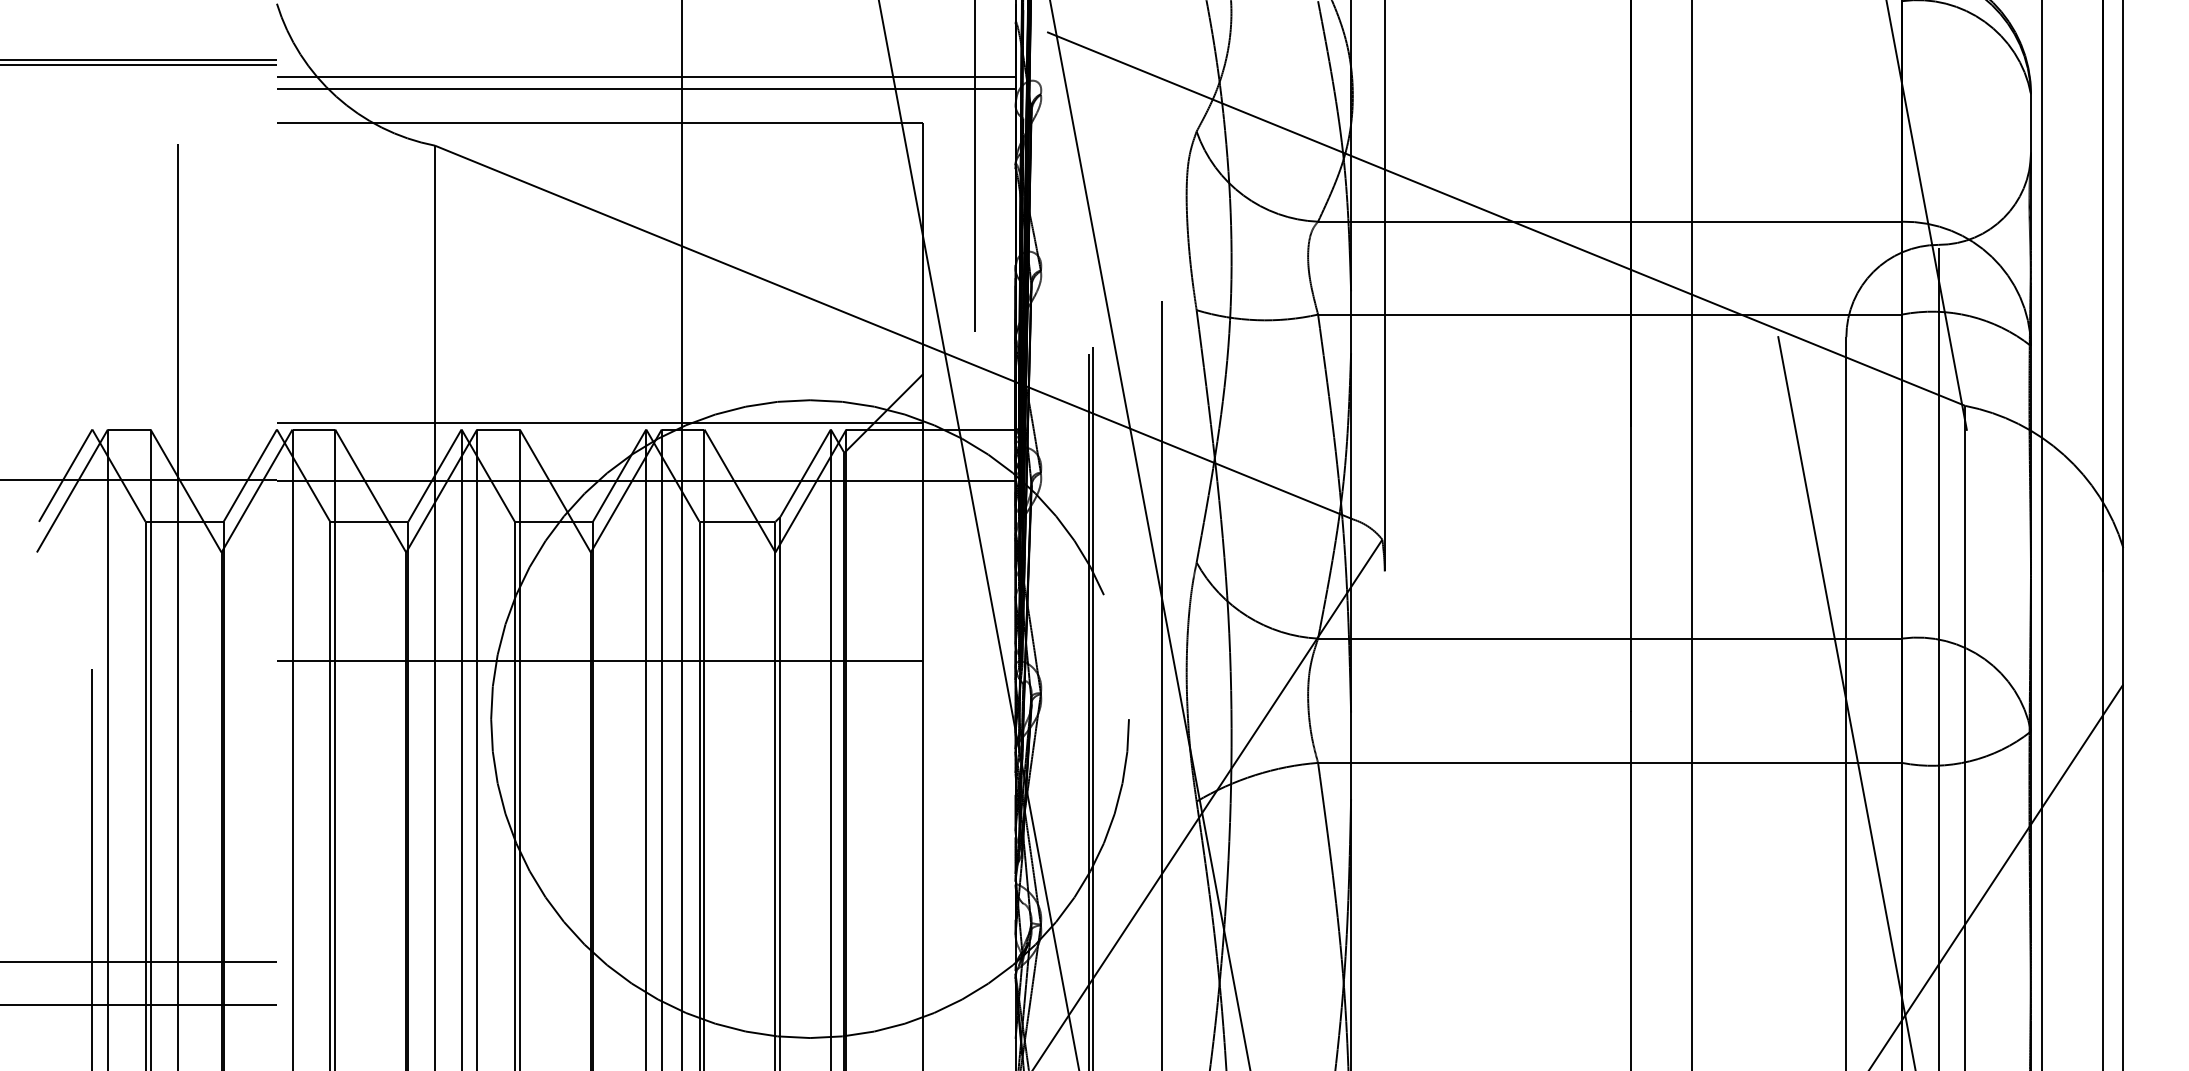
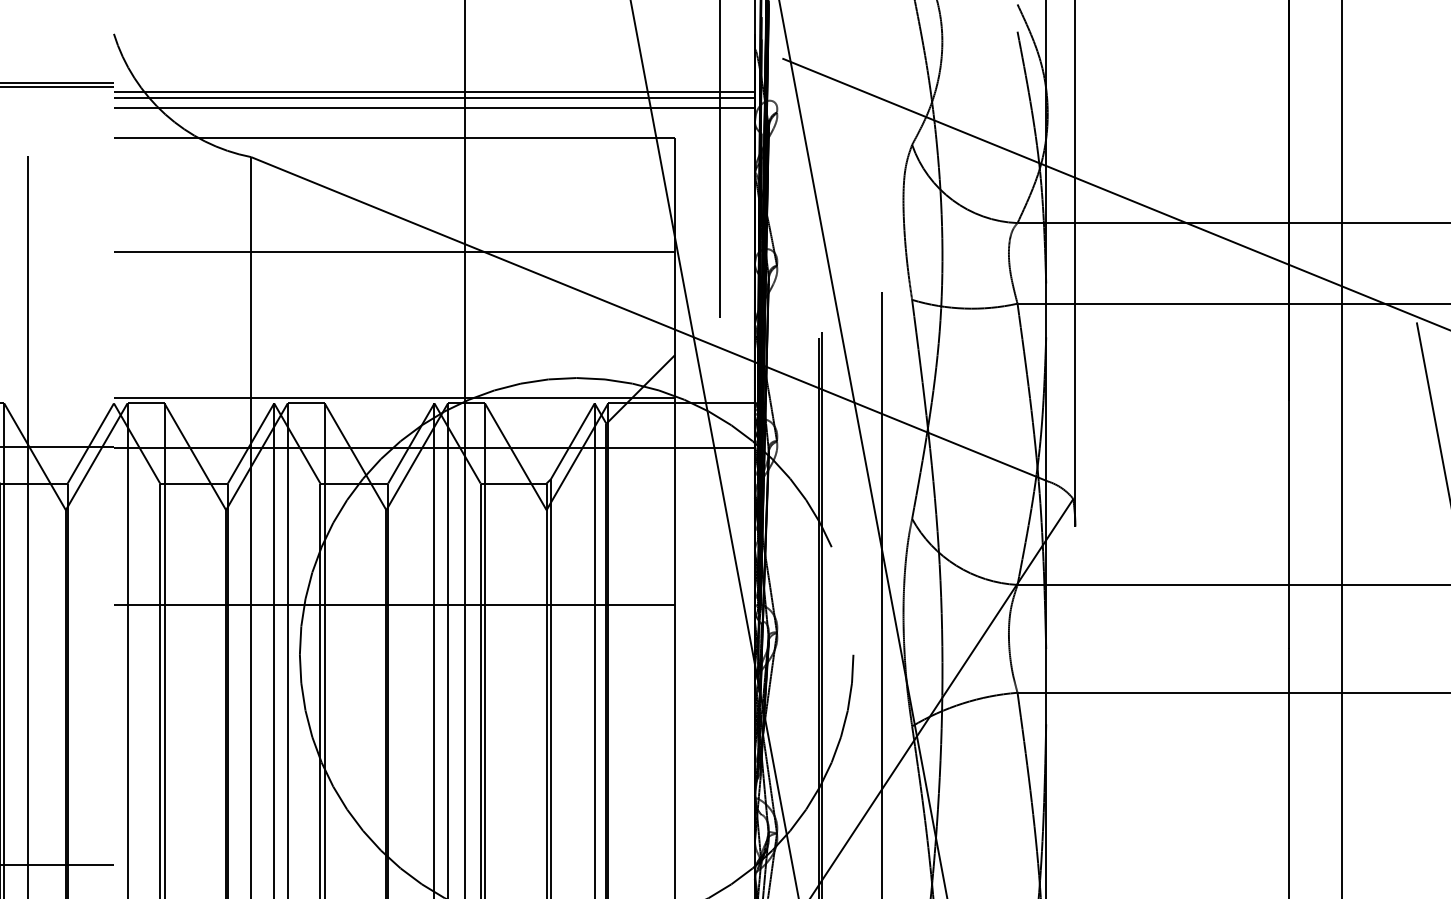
line: (645, 70) -> (433, 91), added
line: (599, 255) -> (393, 252), added

